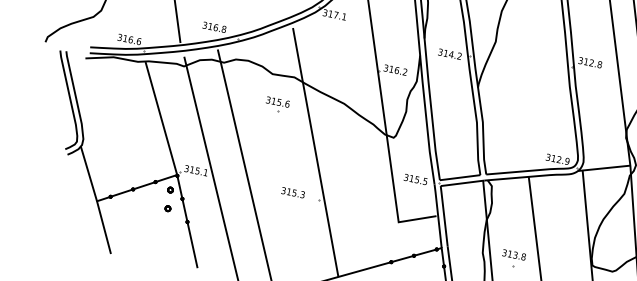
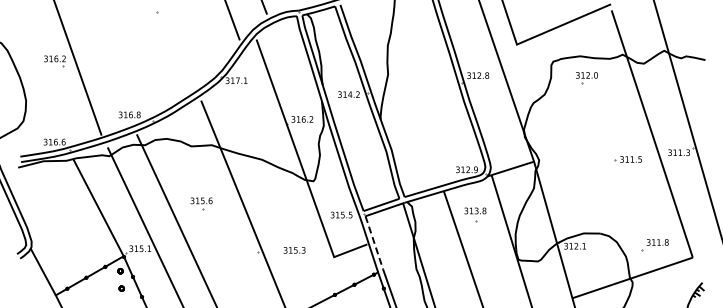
part: (277, 104) -> (201, 203), moved
text: (293, 192) -> (294, 250), moved
line: (444, 215) -> (374, 242), solid -> dashed
part: (513, 258) -> (475, 214), moved

